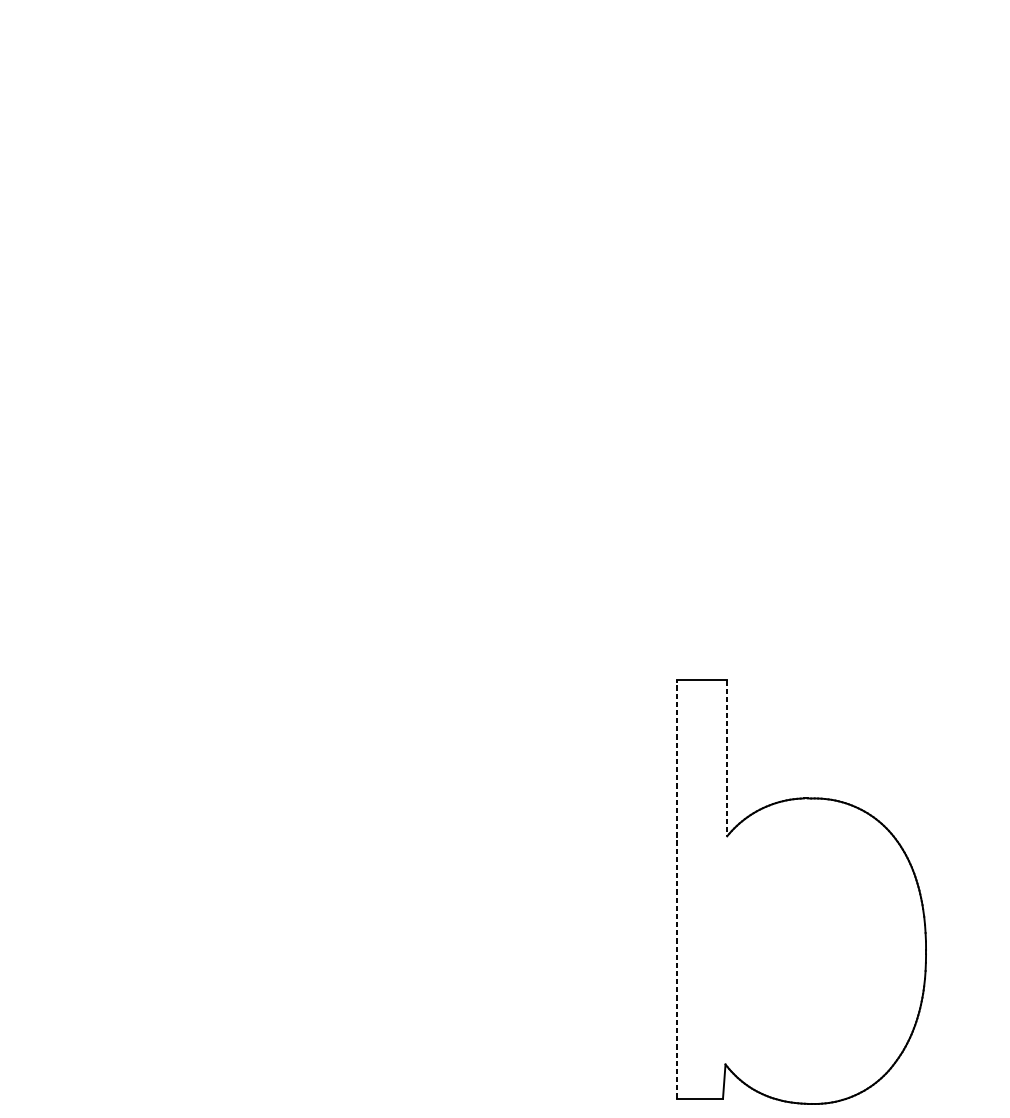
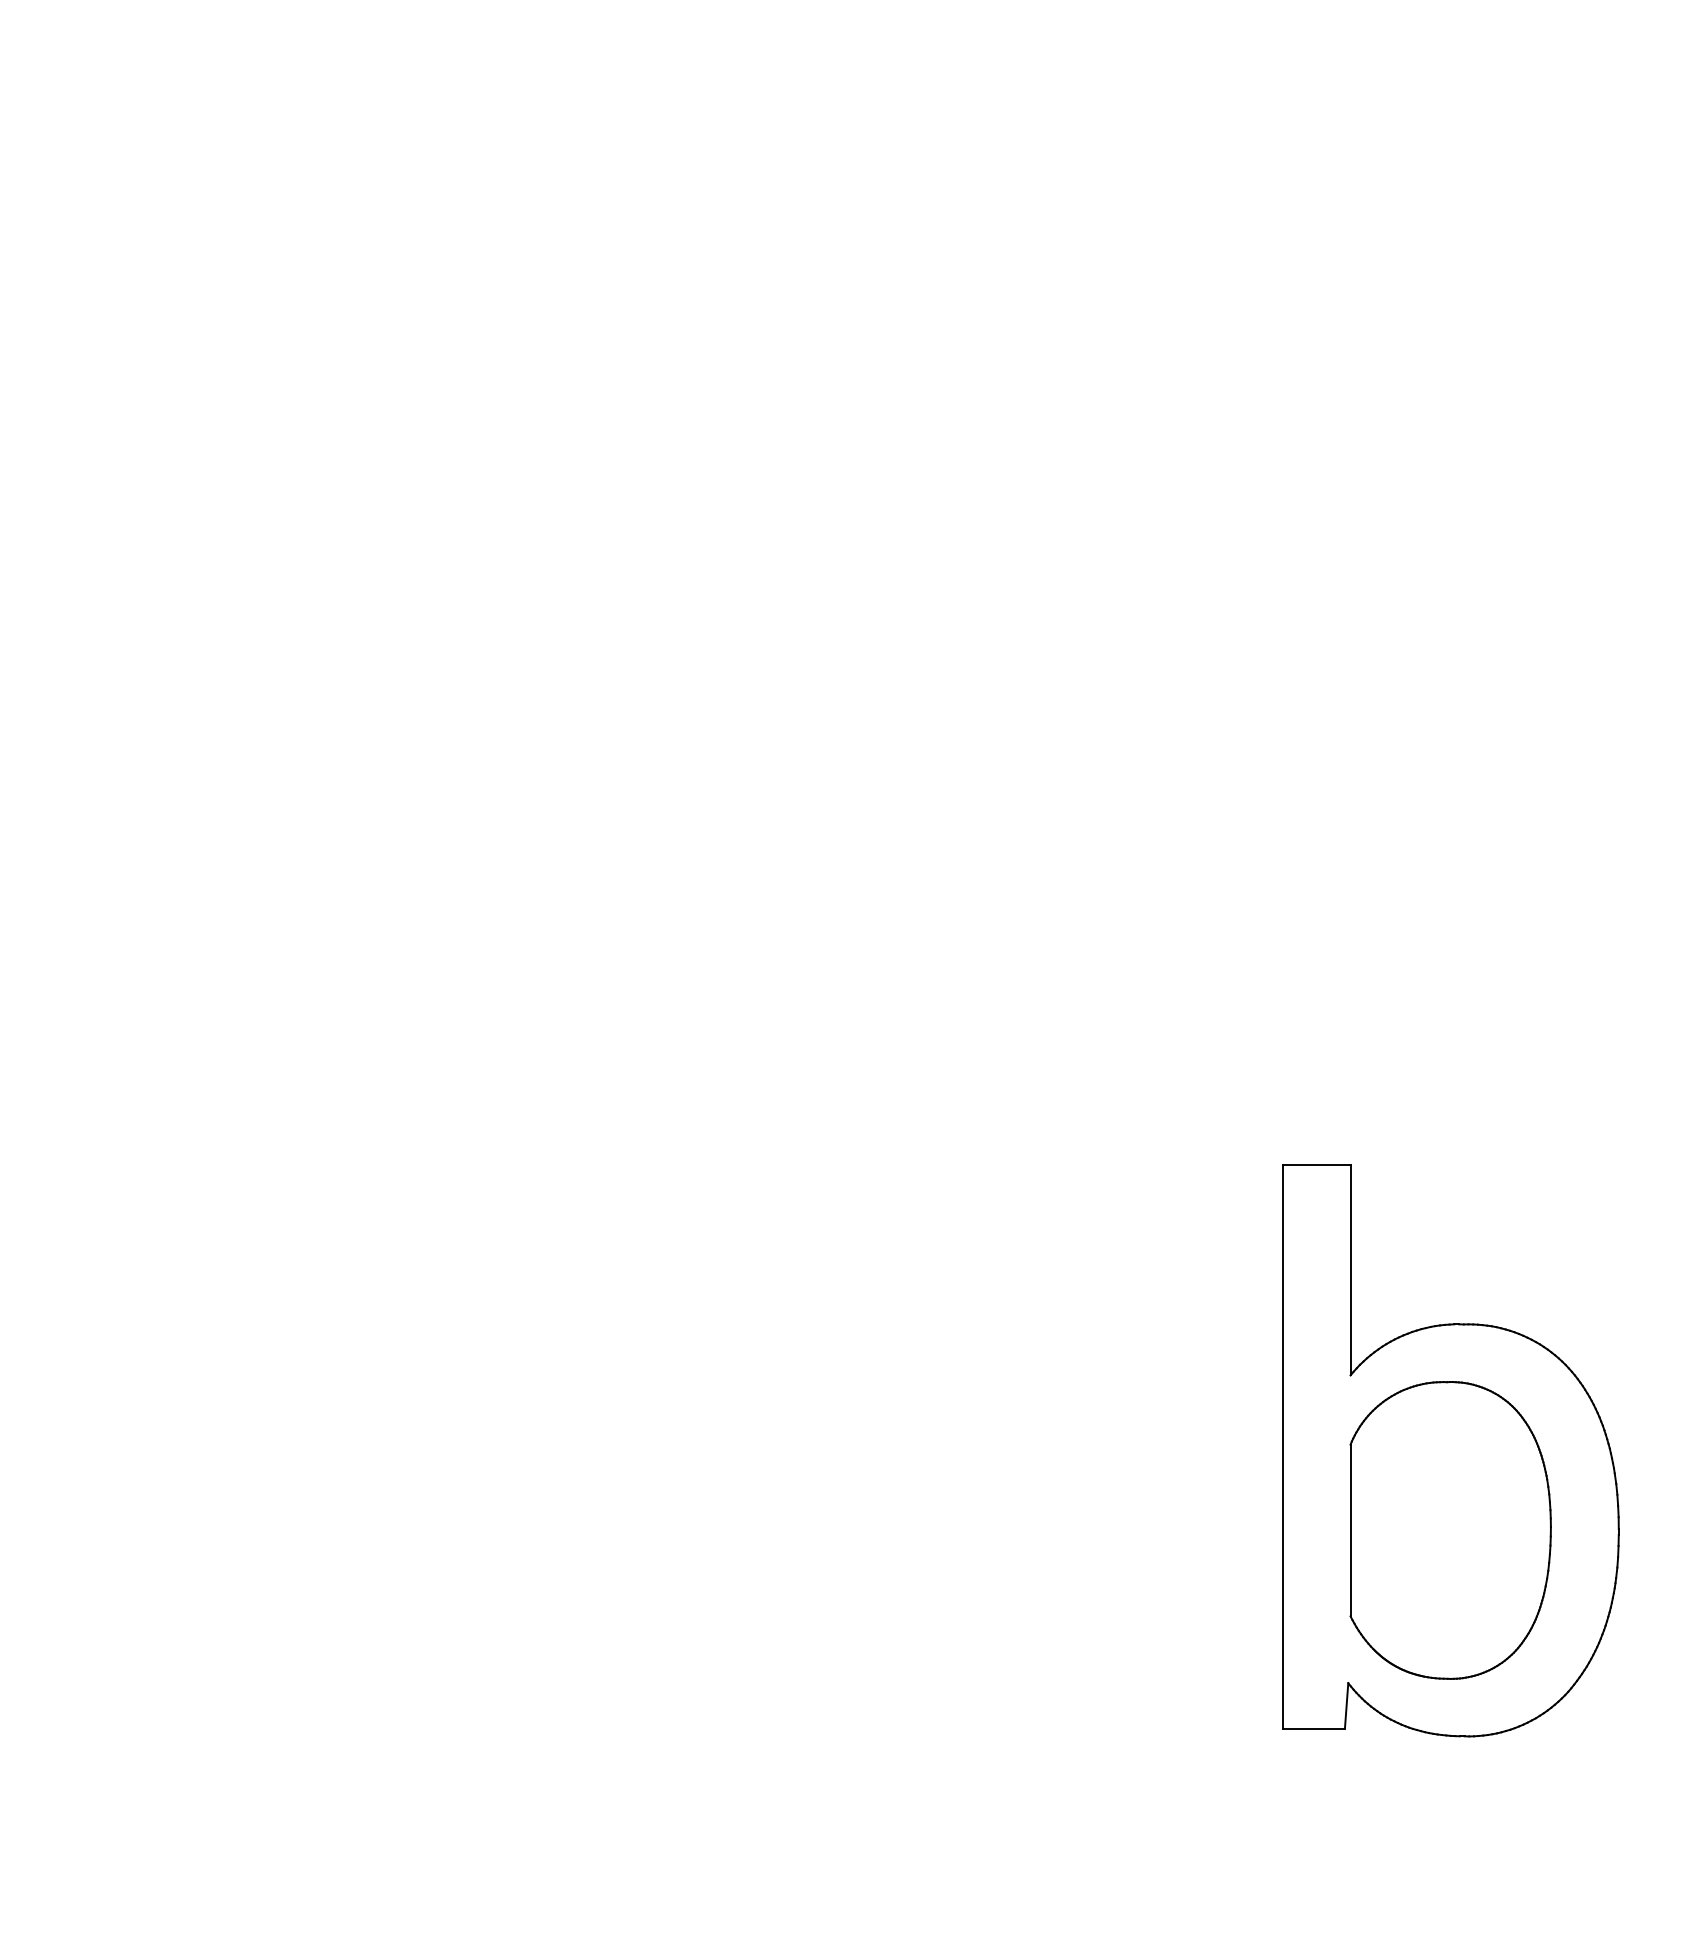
line: (727, 758) -> (1350, 1270), dashed -> solid
line: (676, 889) -> (1282, 1447), dashed -> solid
part: (801, 951) -> (1450, 1530), added

